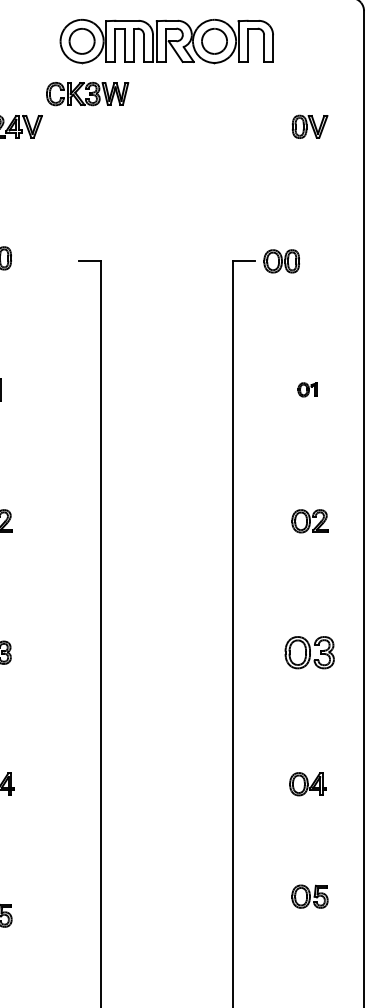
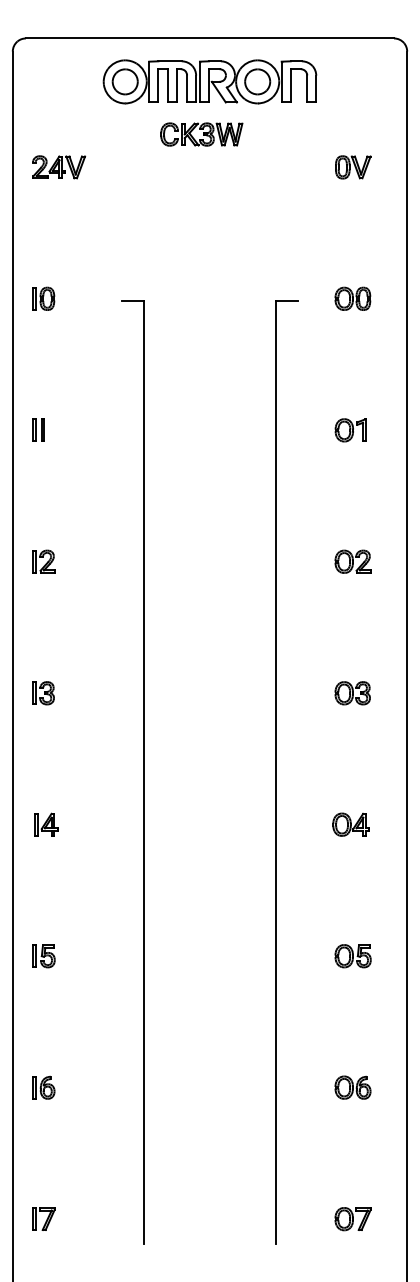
part: (87, 93) -> (201, 134), moved
part: (281, 260) -> (352, 298), moved
part: (307, 389) -> (350, 430), size x1.67
part: (309, 652) -> (352, 693), size x0.71
part: (309, 896) -> (352, 956), moved

